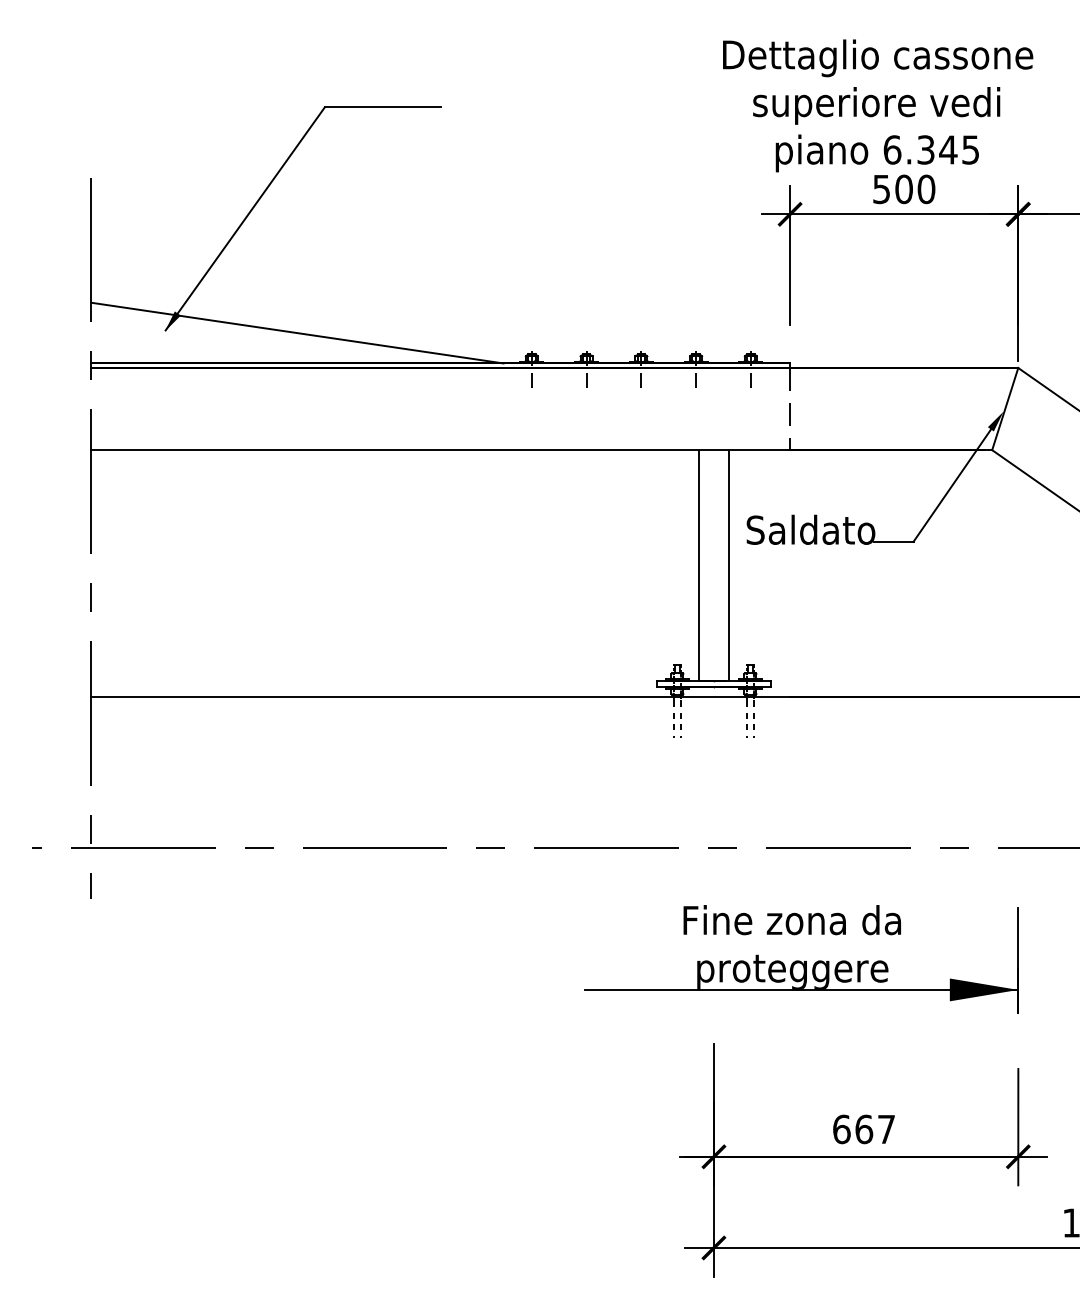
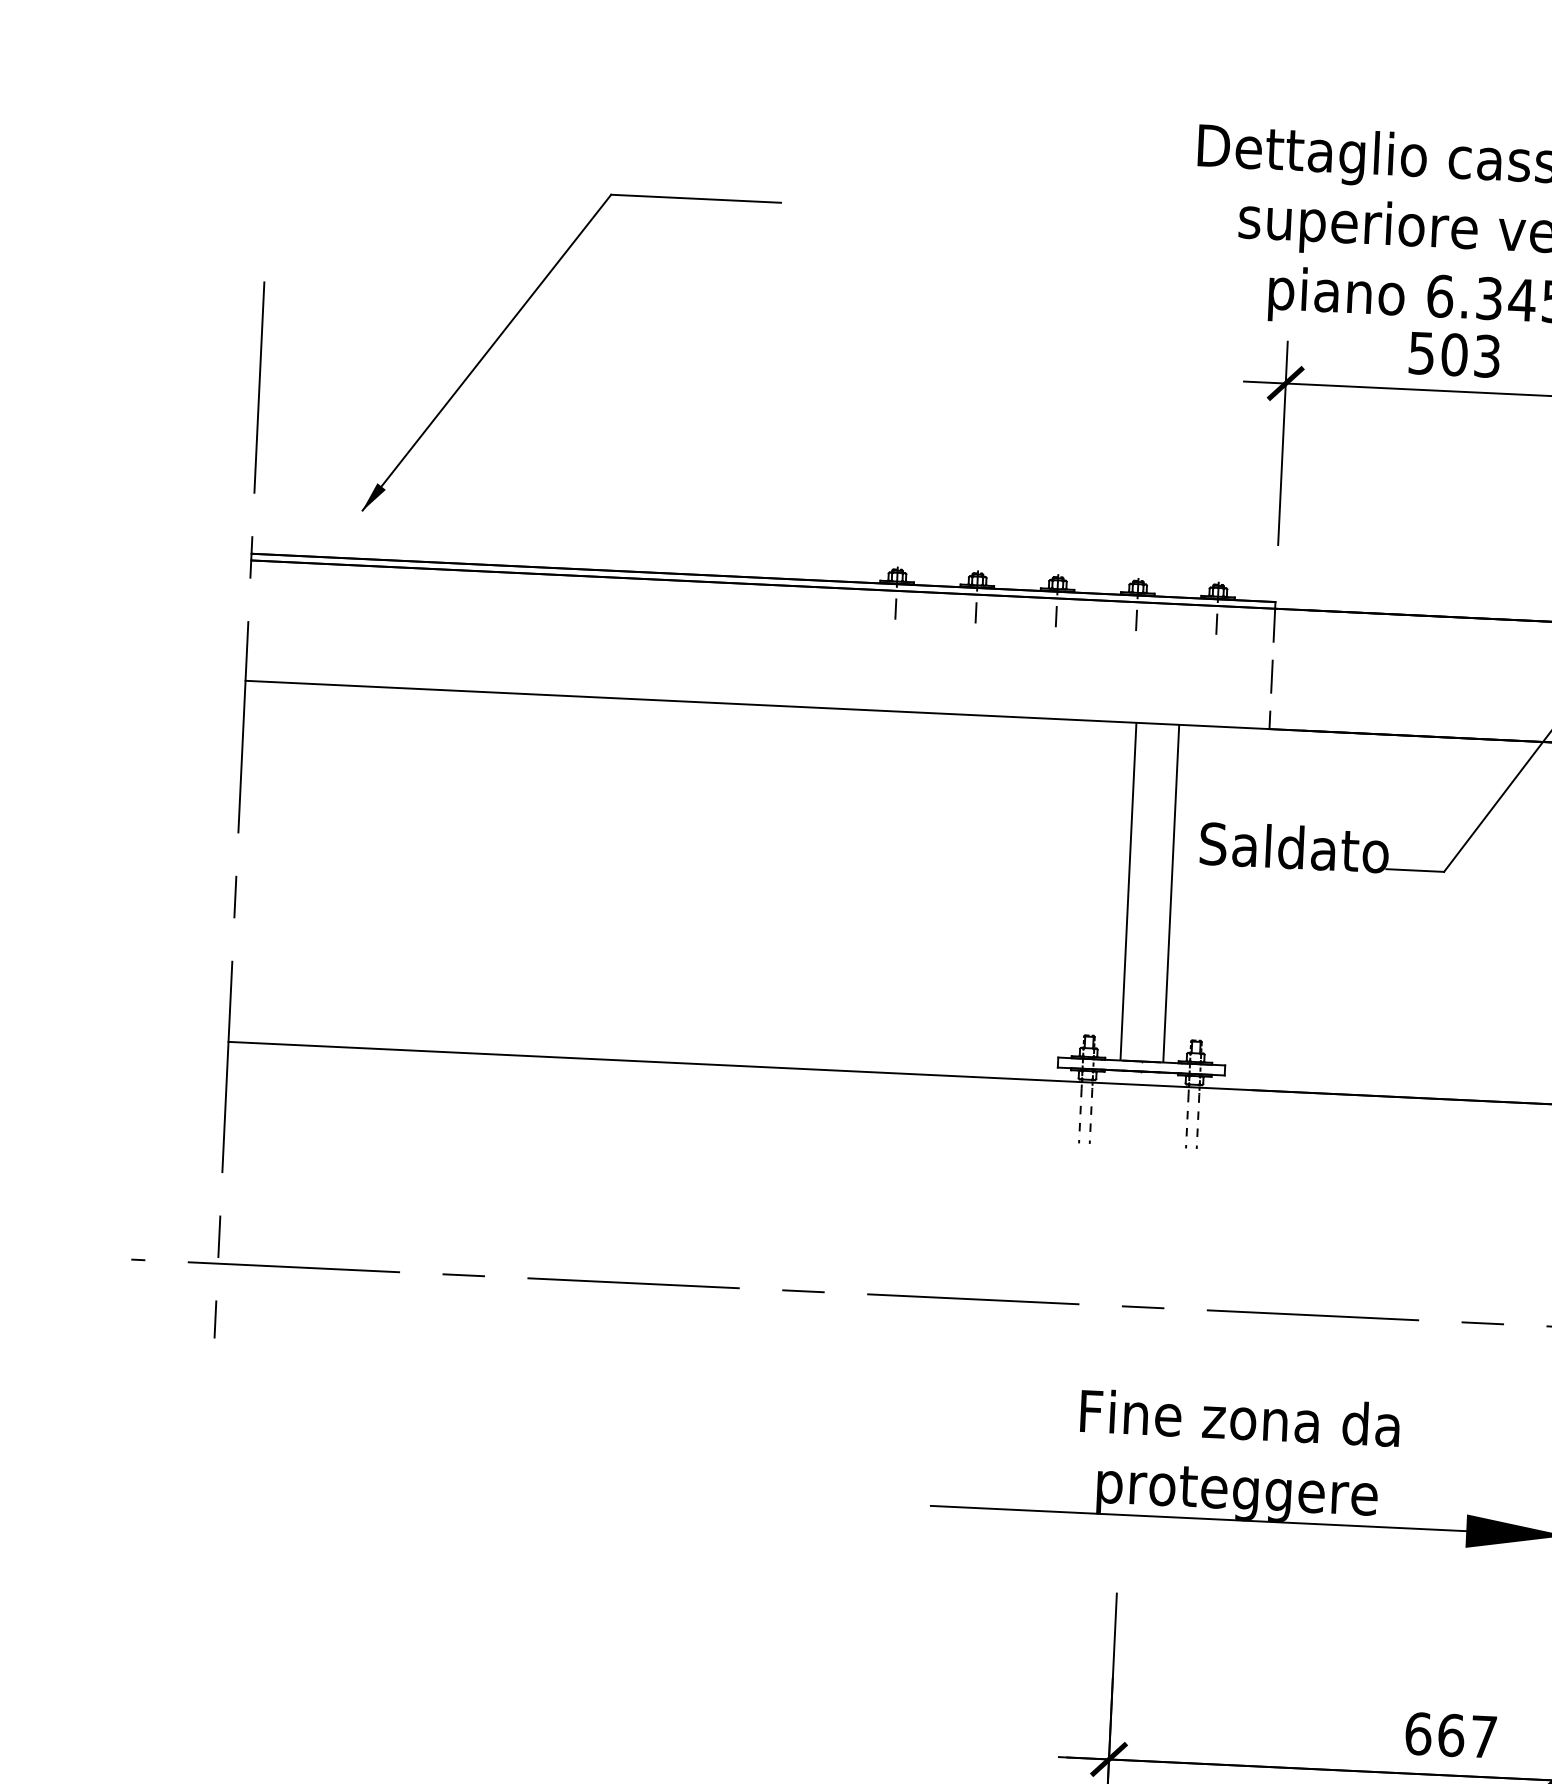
text: (926, 189) -> (1487, 356), 500 -> 503
line: (297, 332) -> (555, 522), removed
text: (863, 1129) -> (1450, 1735), moved

